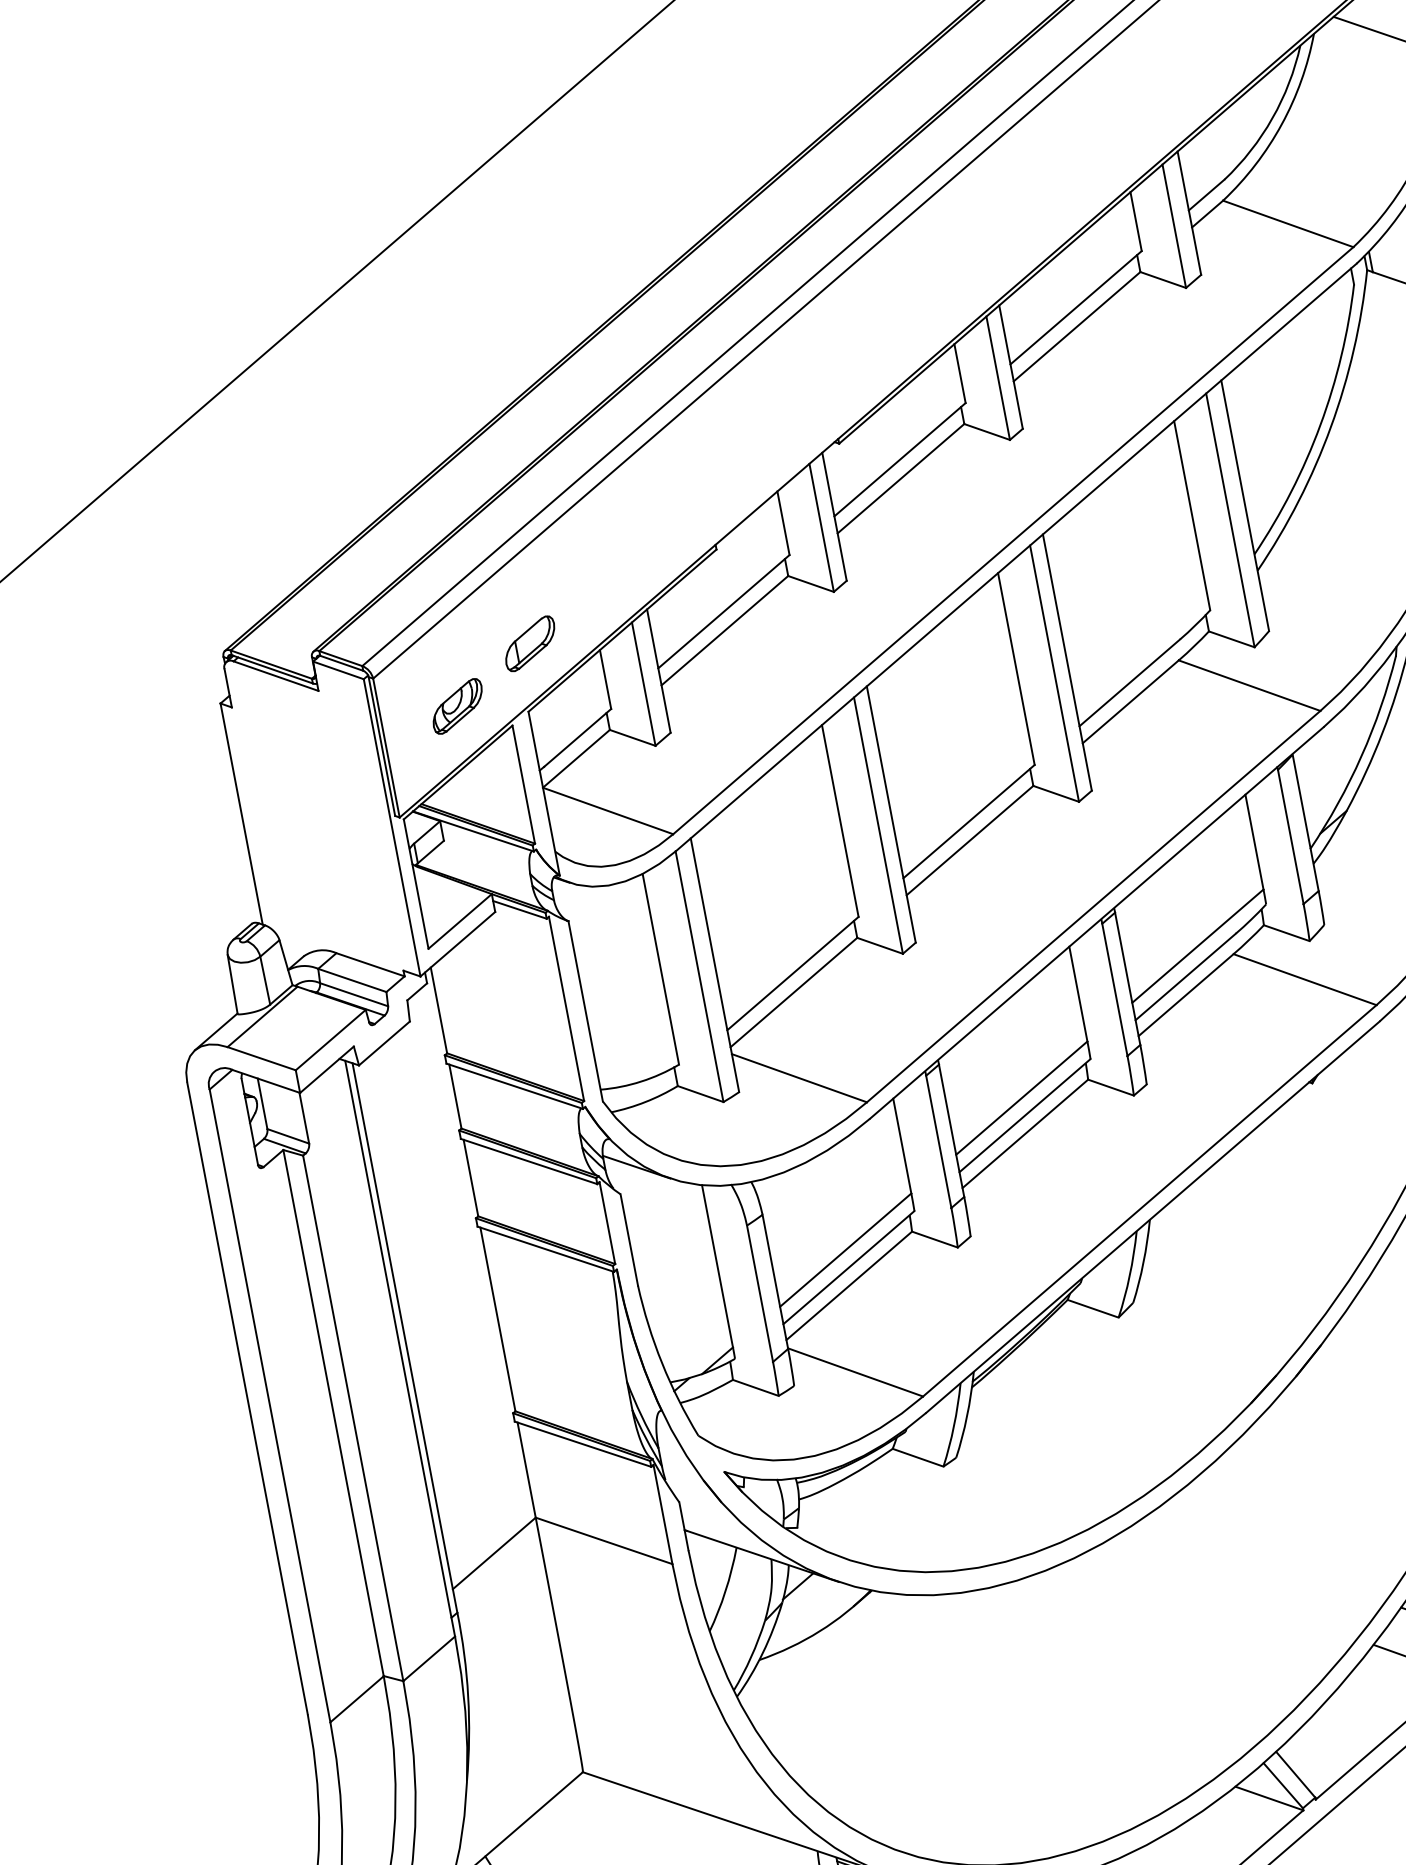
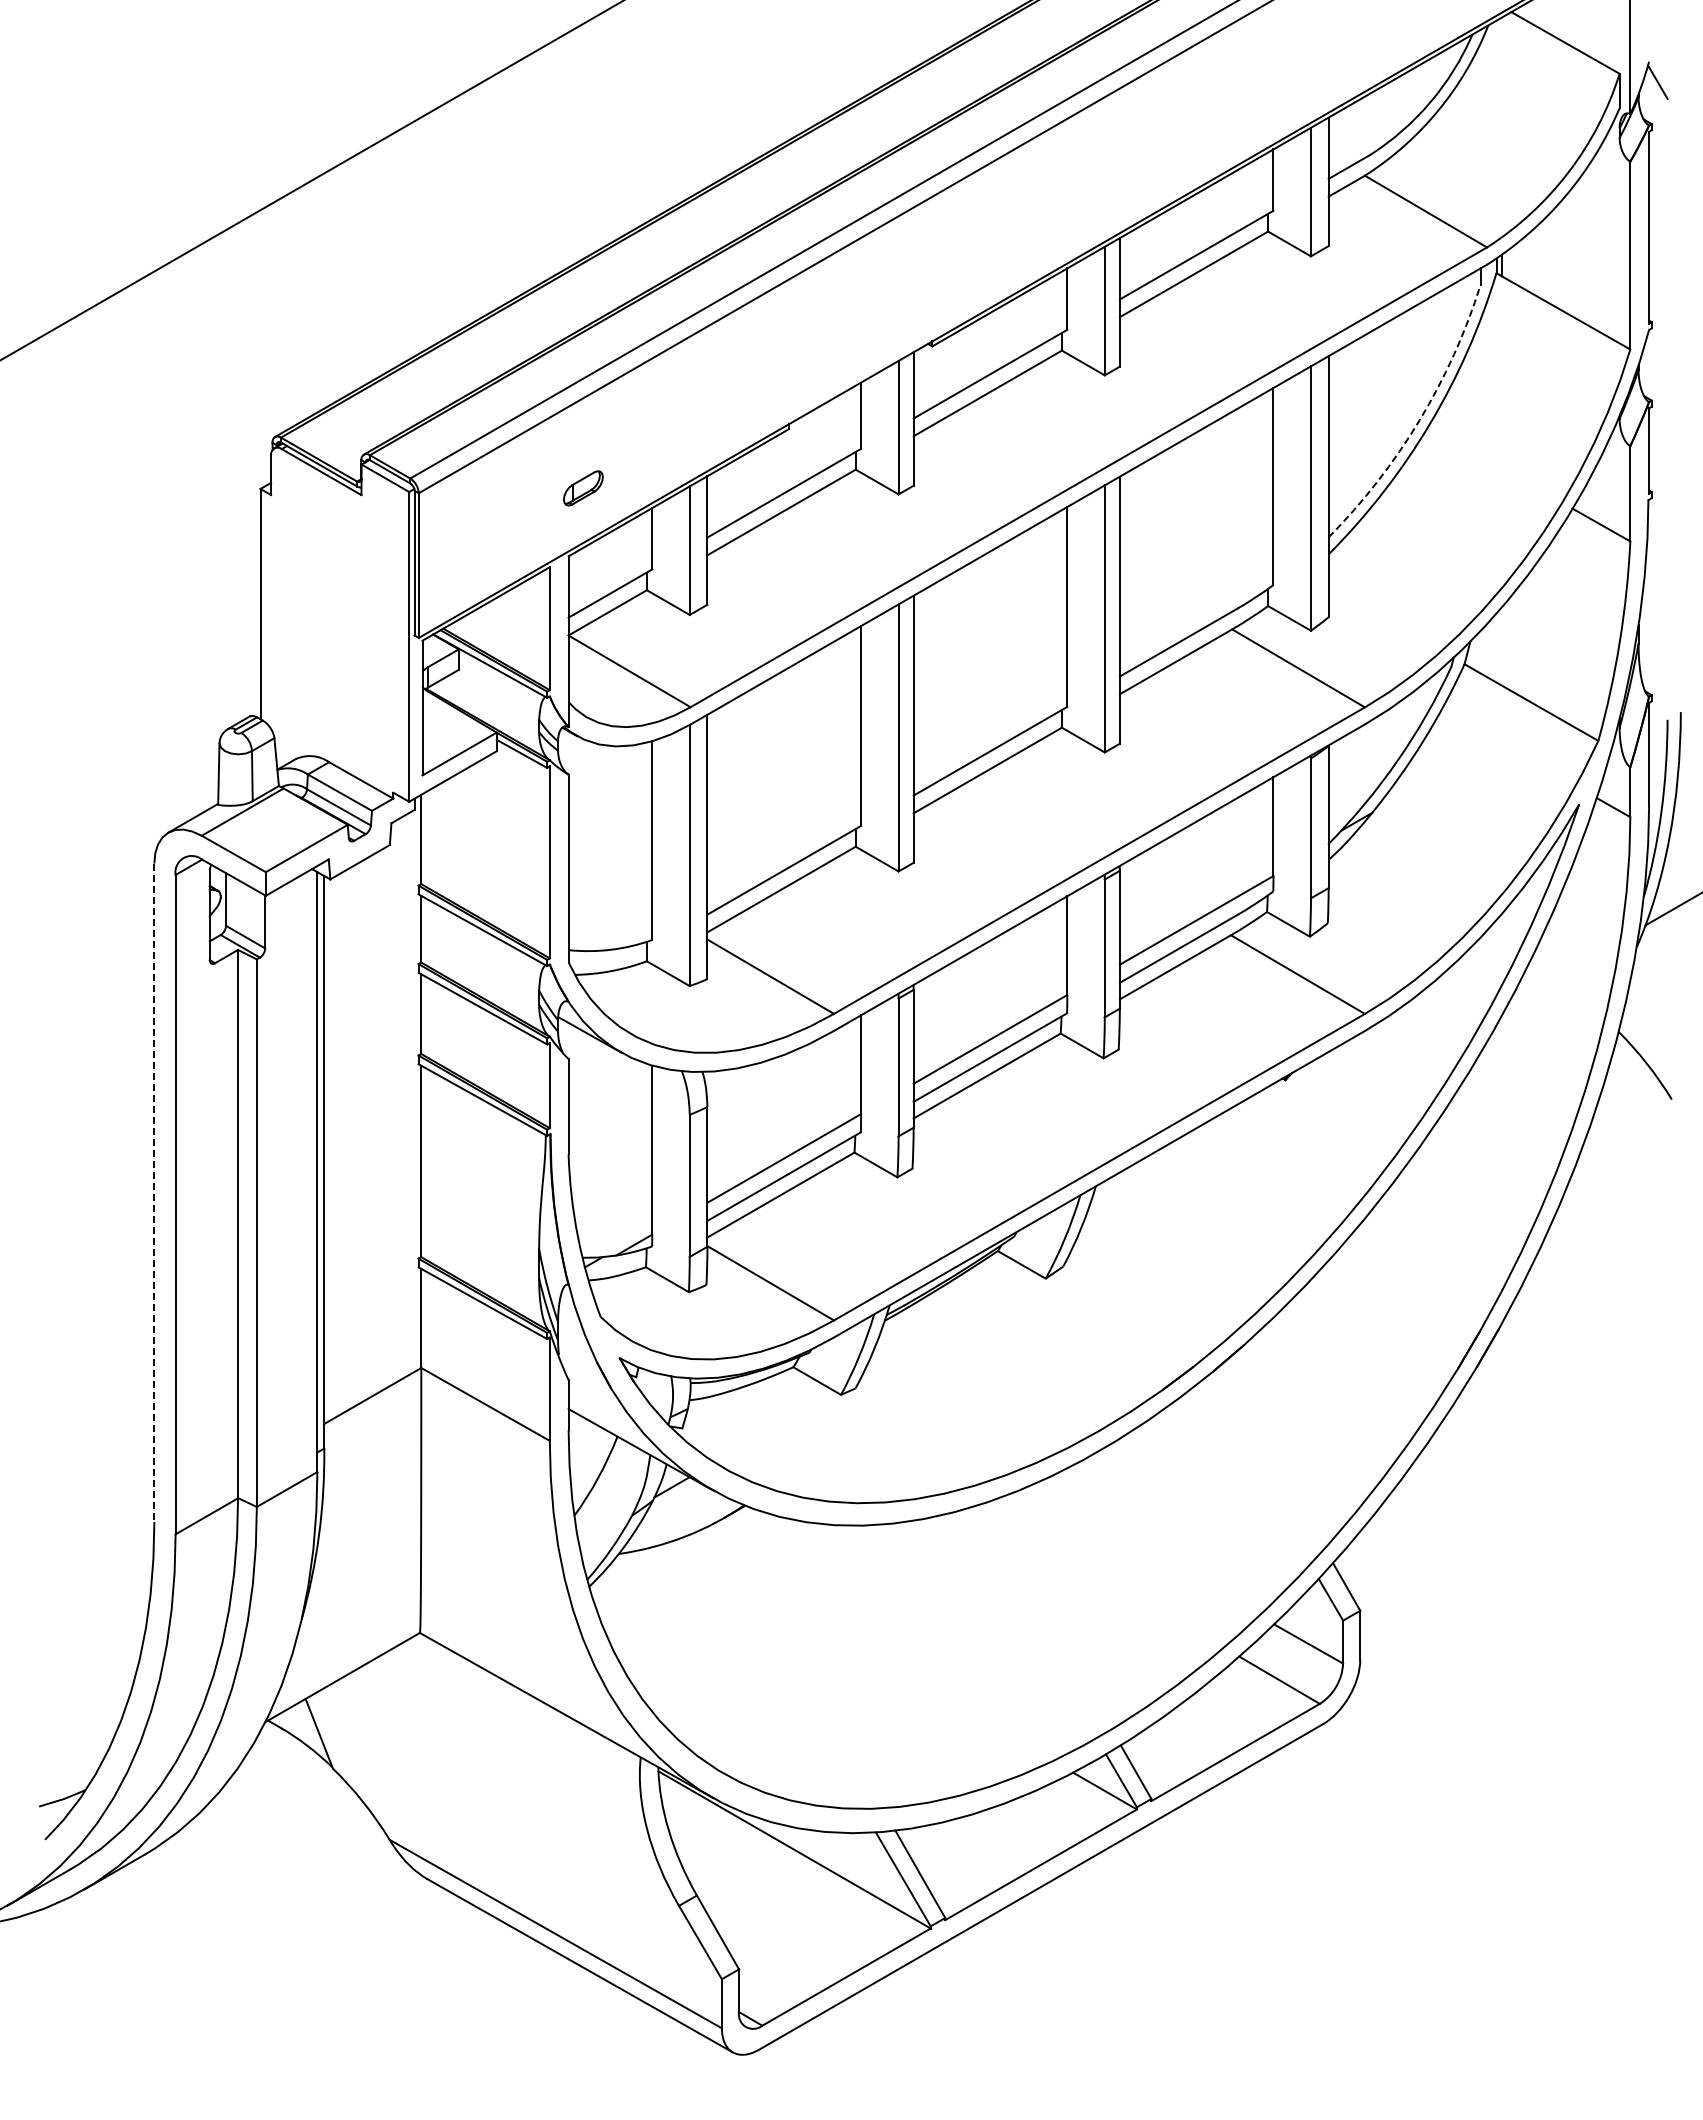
arc: (1320, 425) -> (1419, 420), solid -> dashed
part: (530, 643) -> (583, 488), size x0.7
part: (457, 706) -> (498, 537), removed
line: (247, 1399) -> (154, 1193), solid -> dashed

